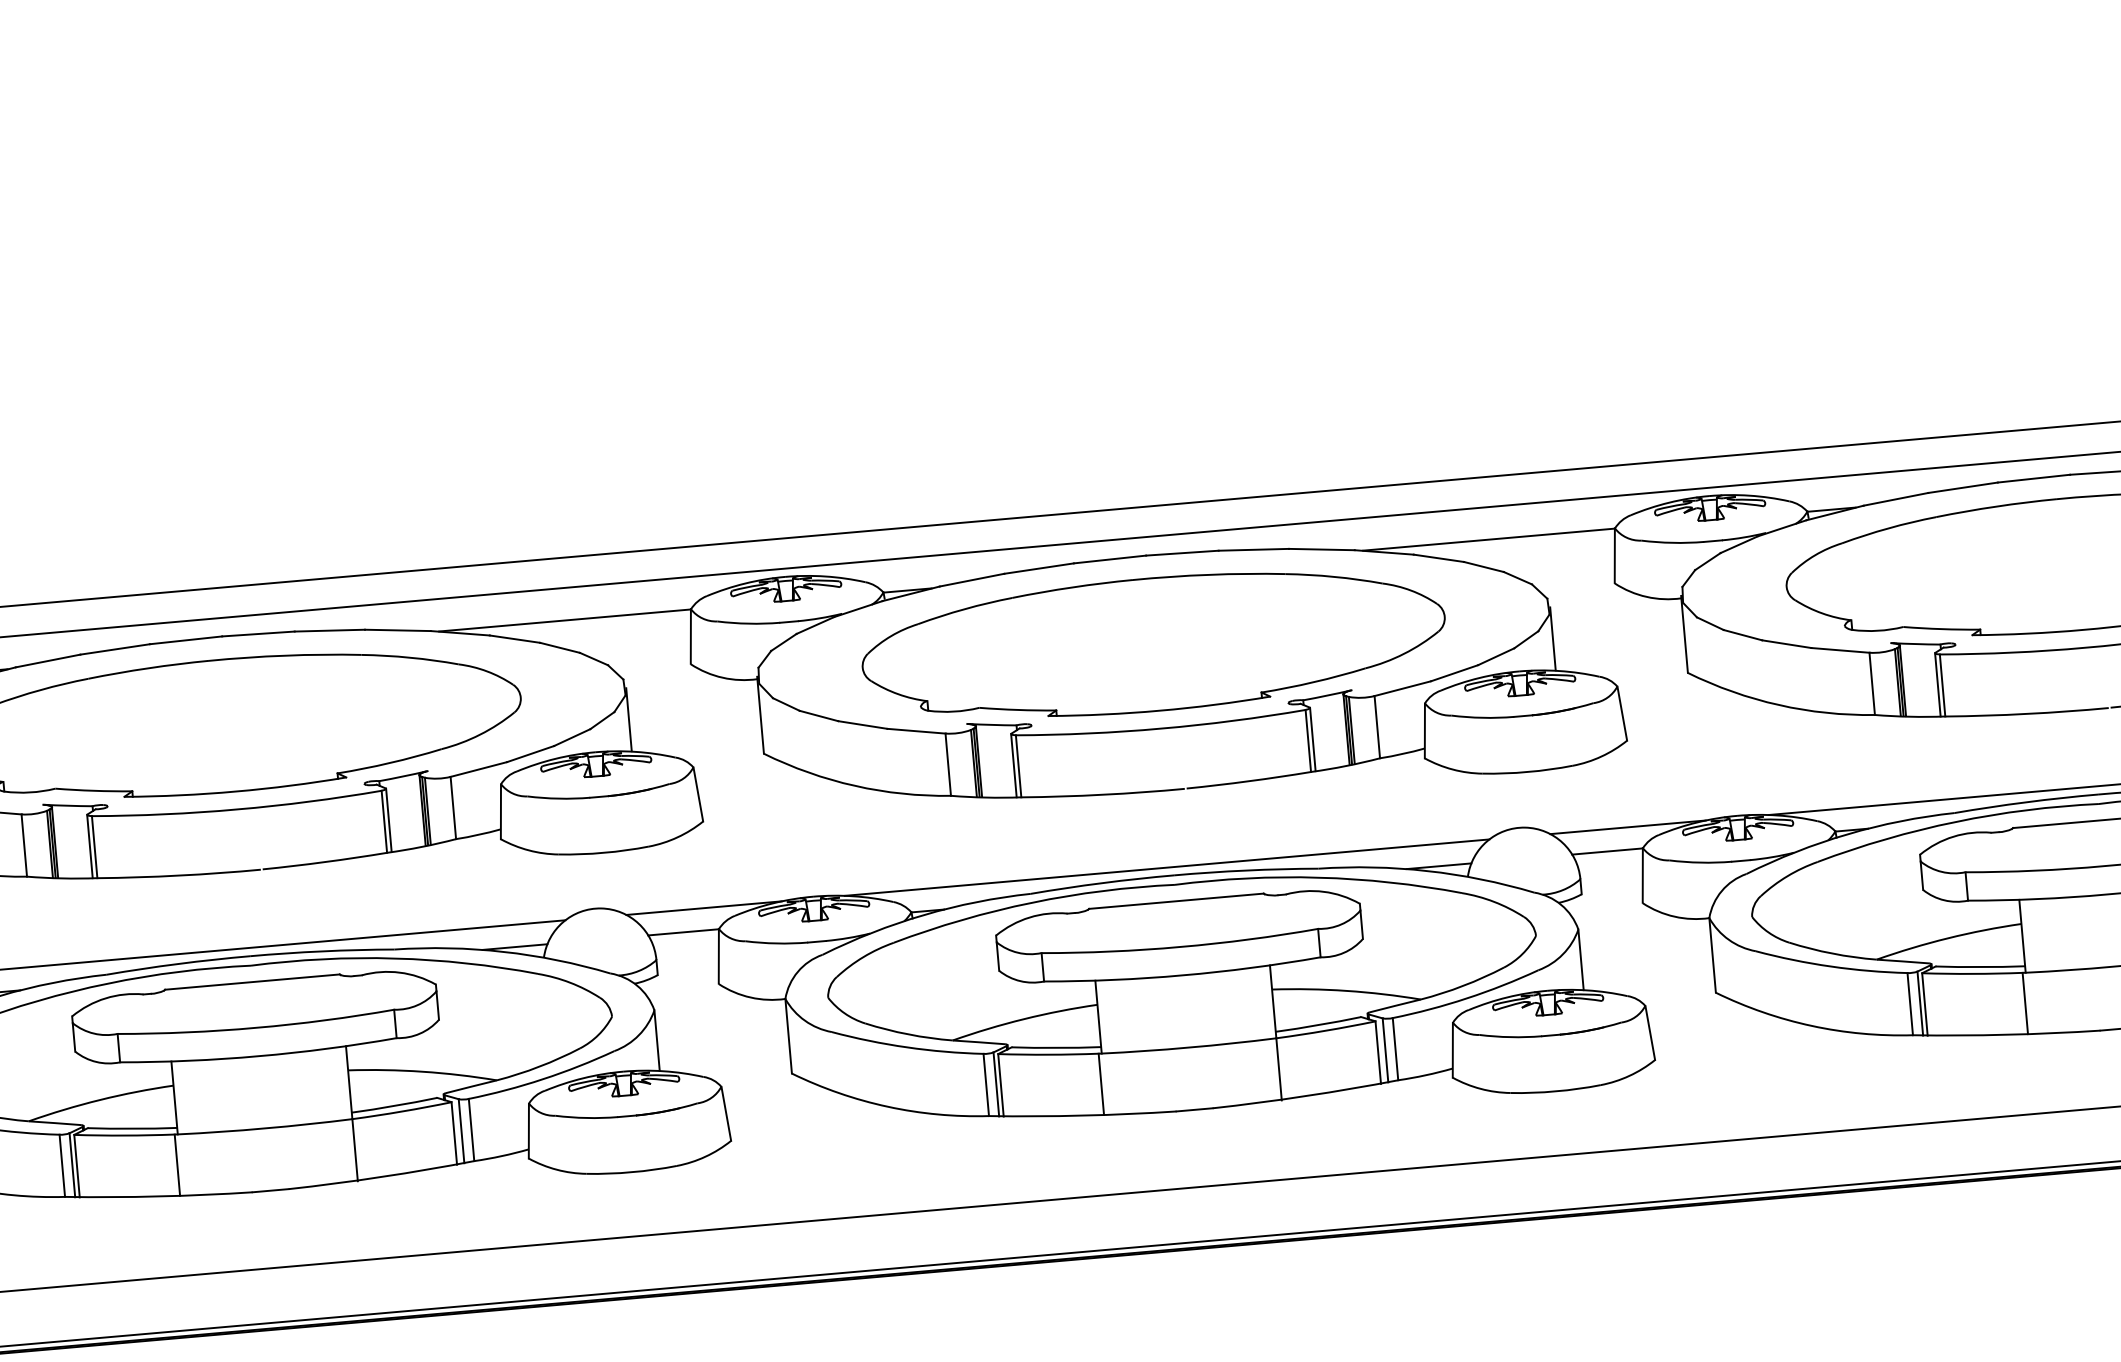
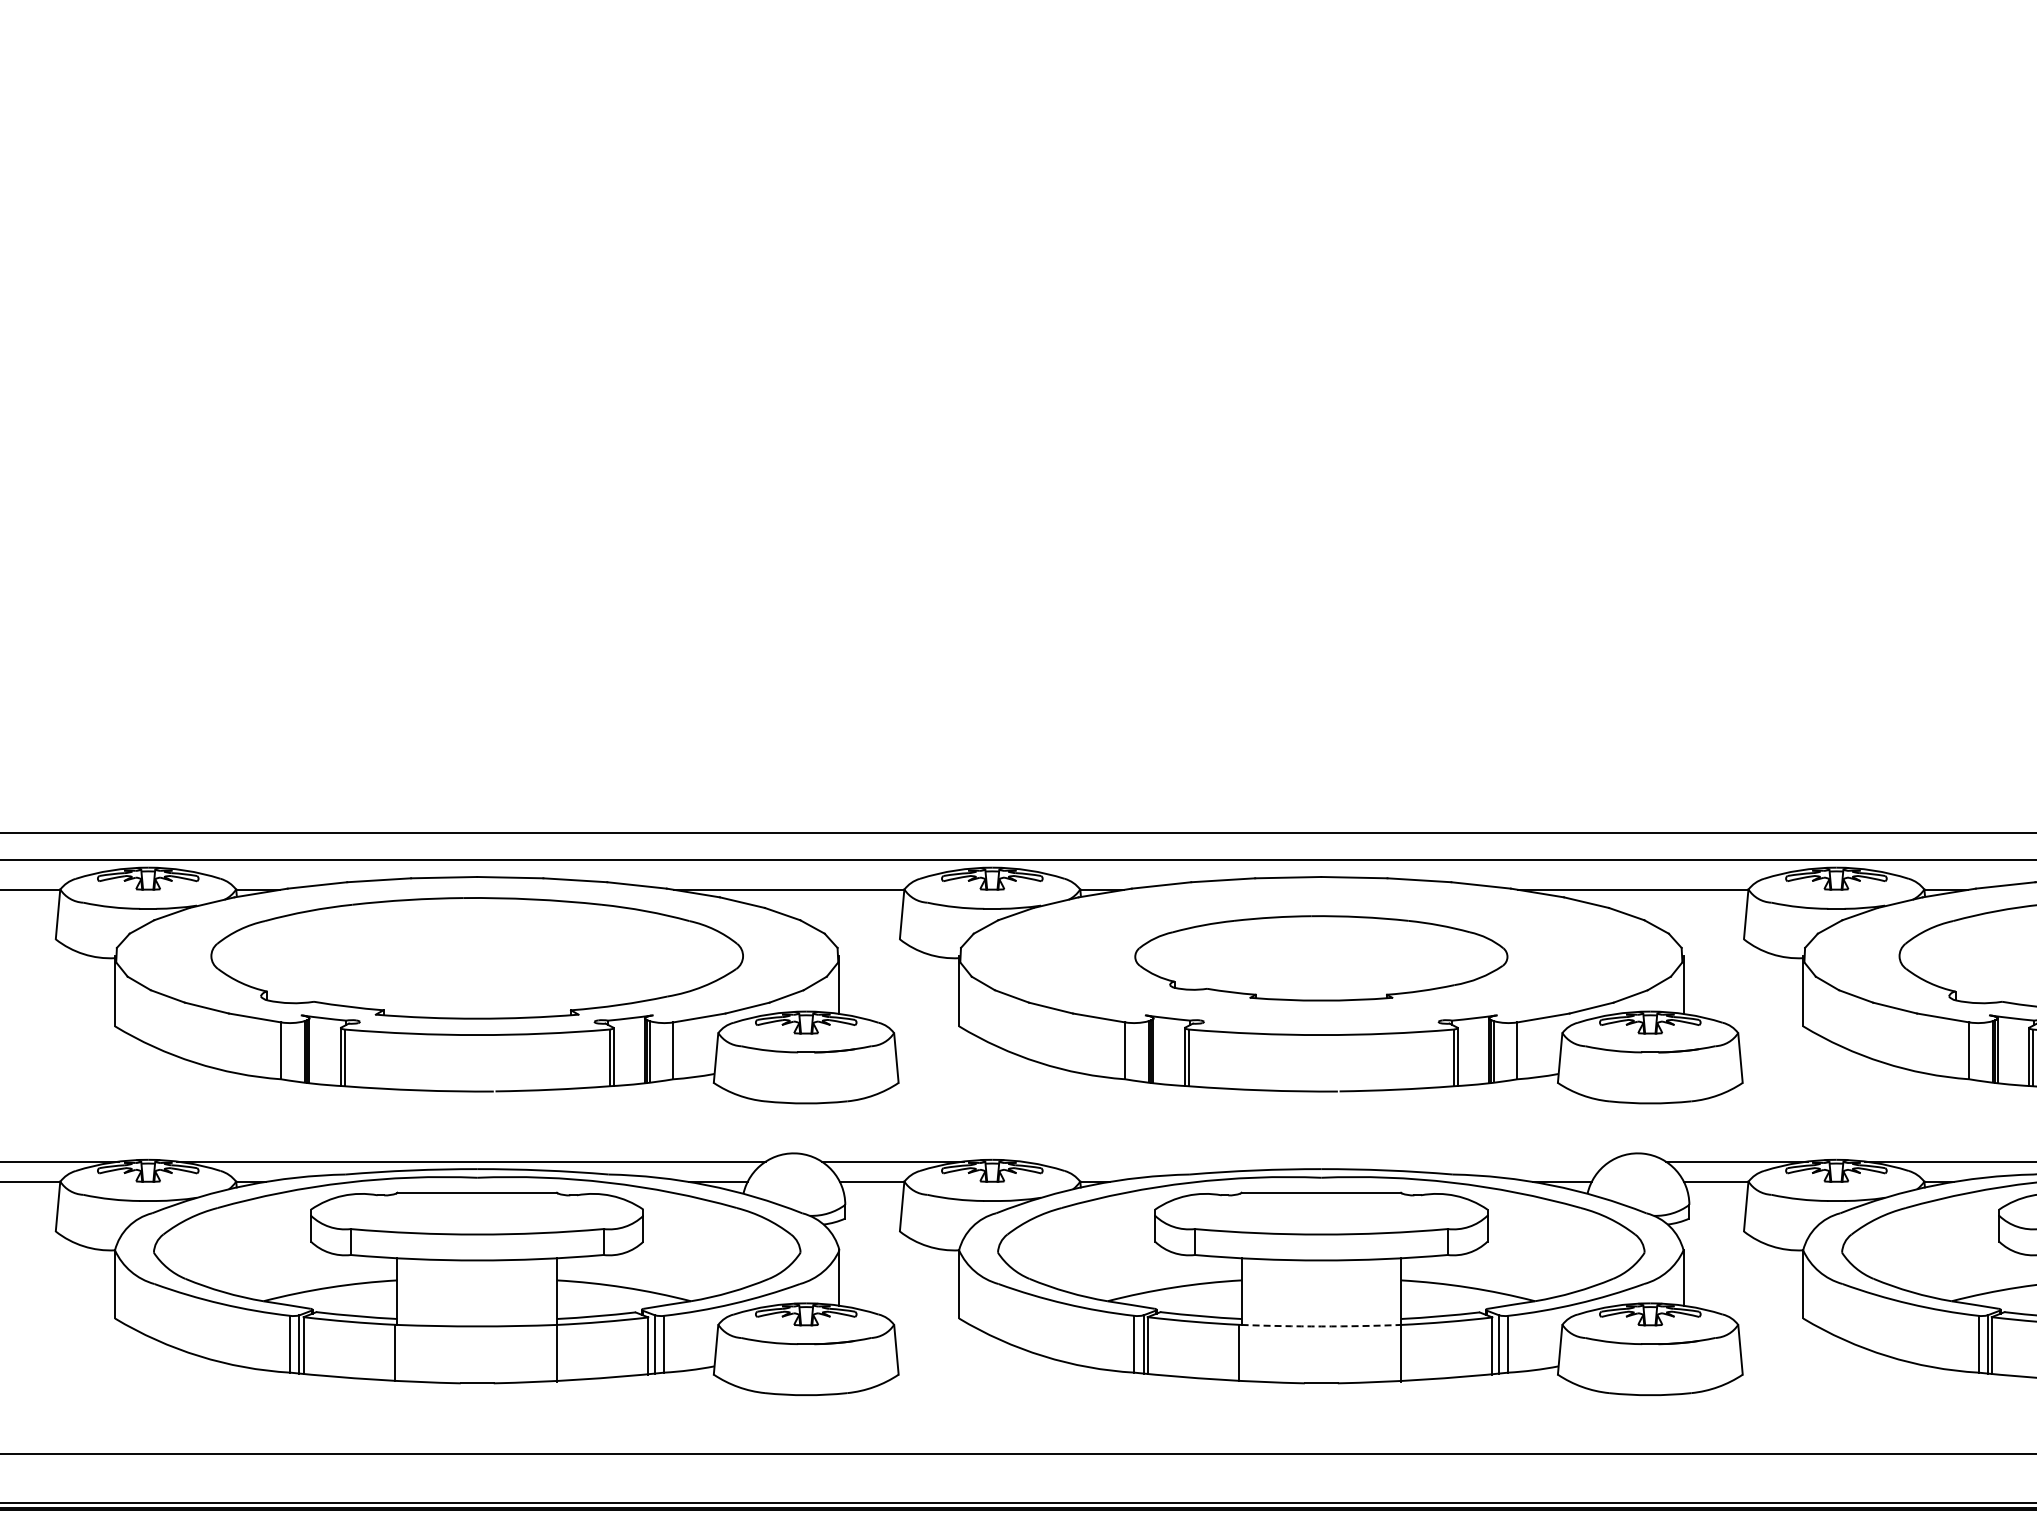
part: (1154, 644) -> (1321, 958), size x0.7
line: (1167, 867) -> (1315, 1161), removed
arc: (1189, 1047) -> (1321, 1326), solid -> dashed

